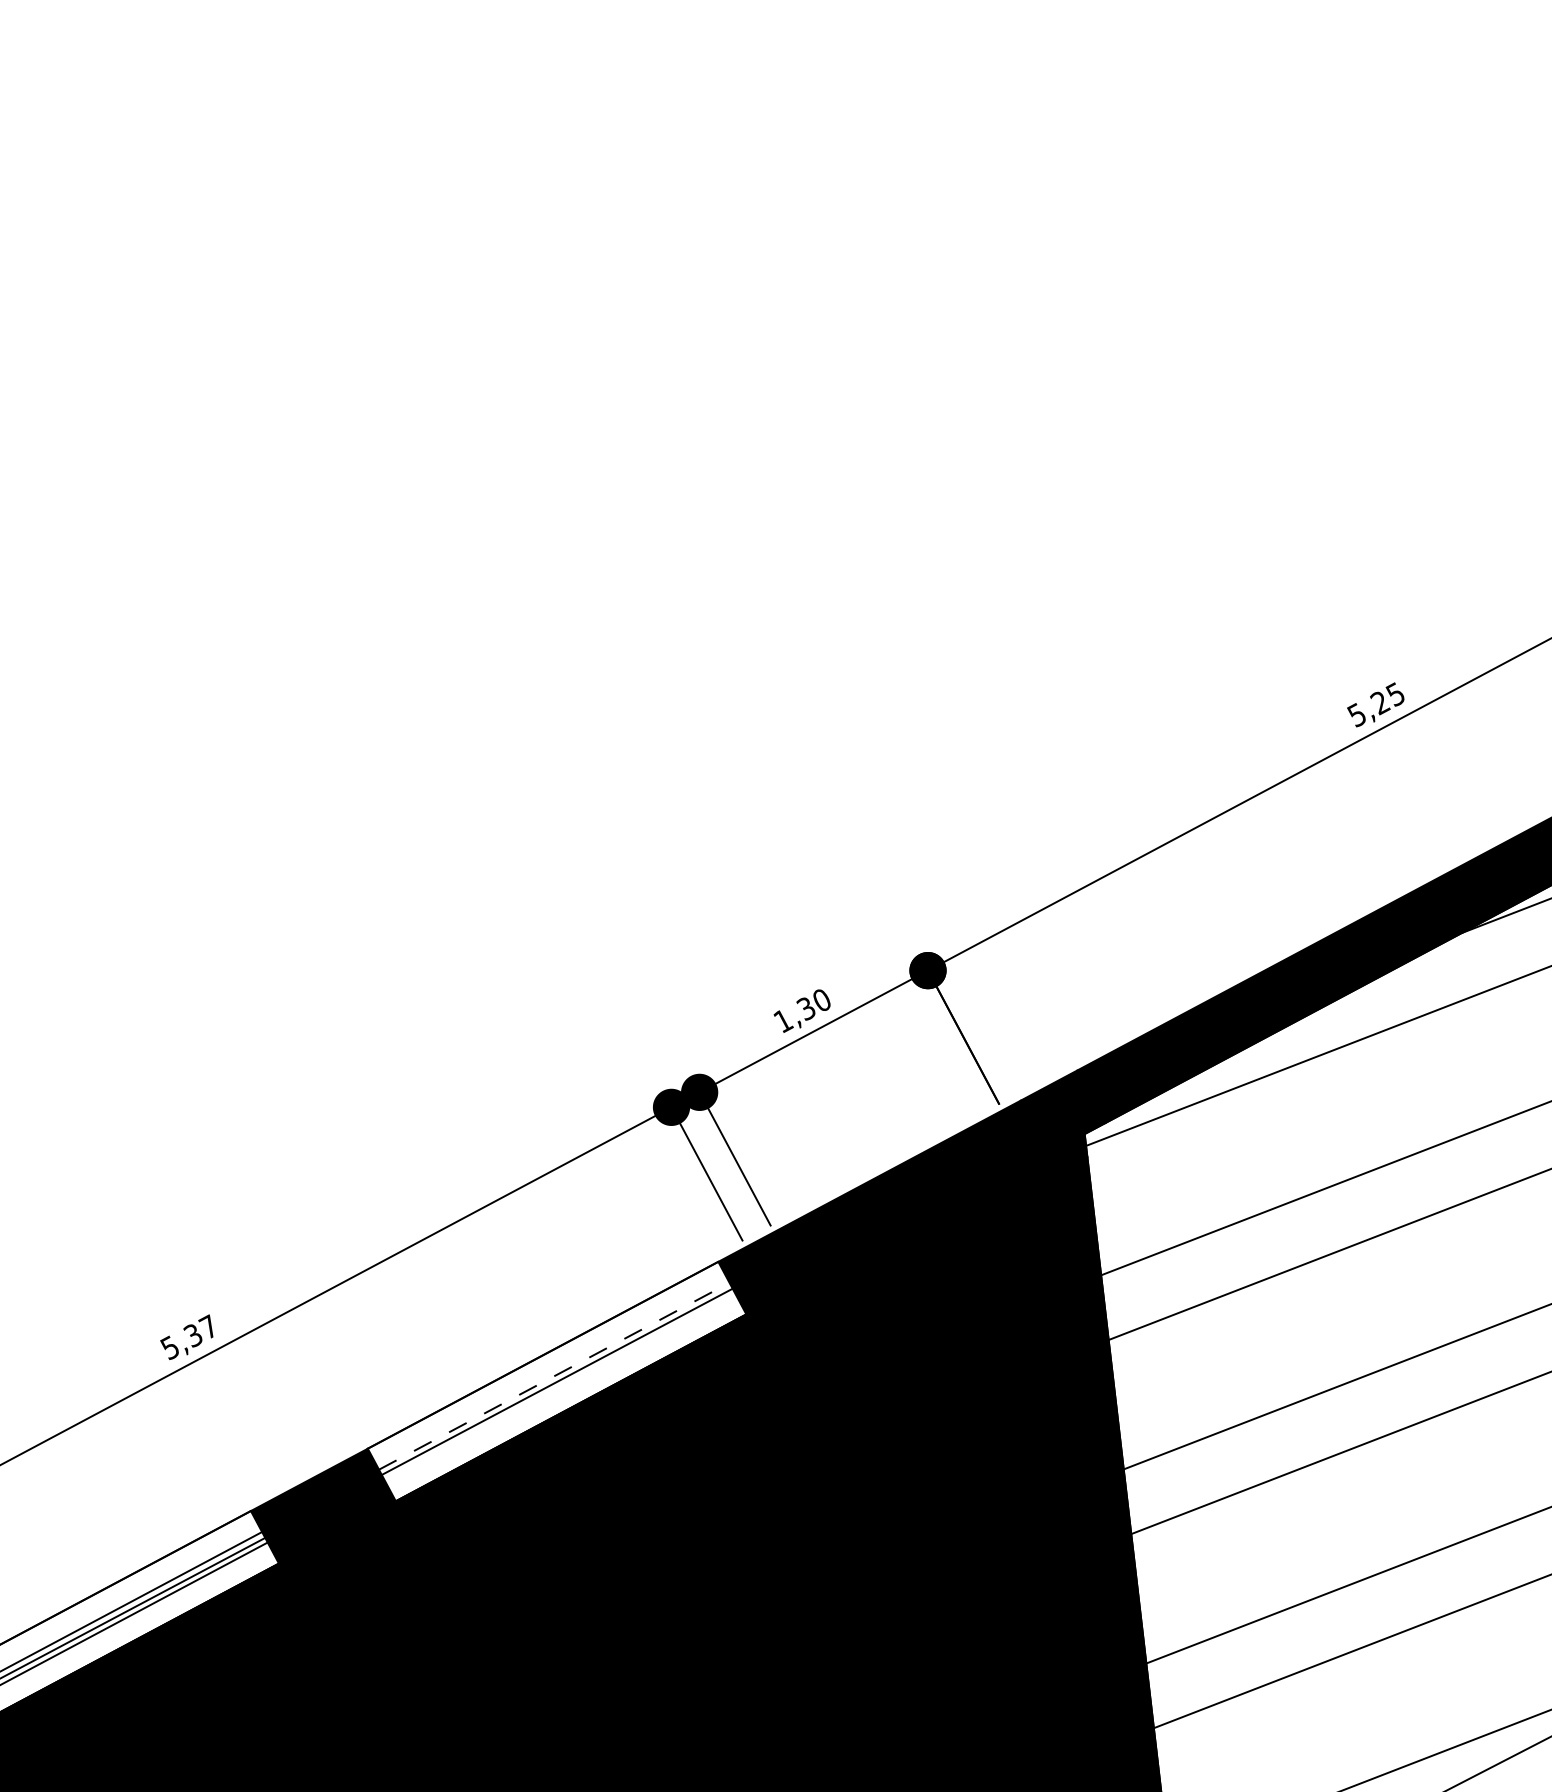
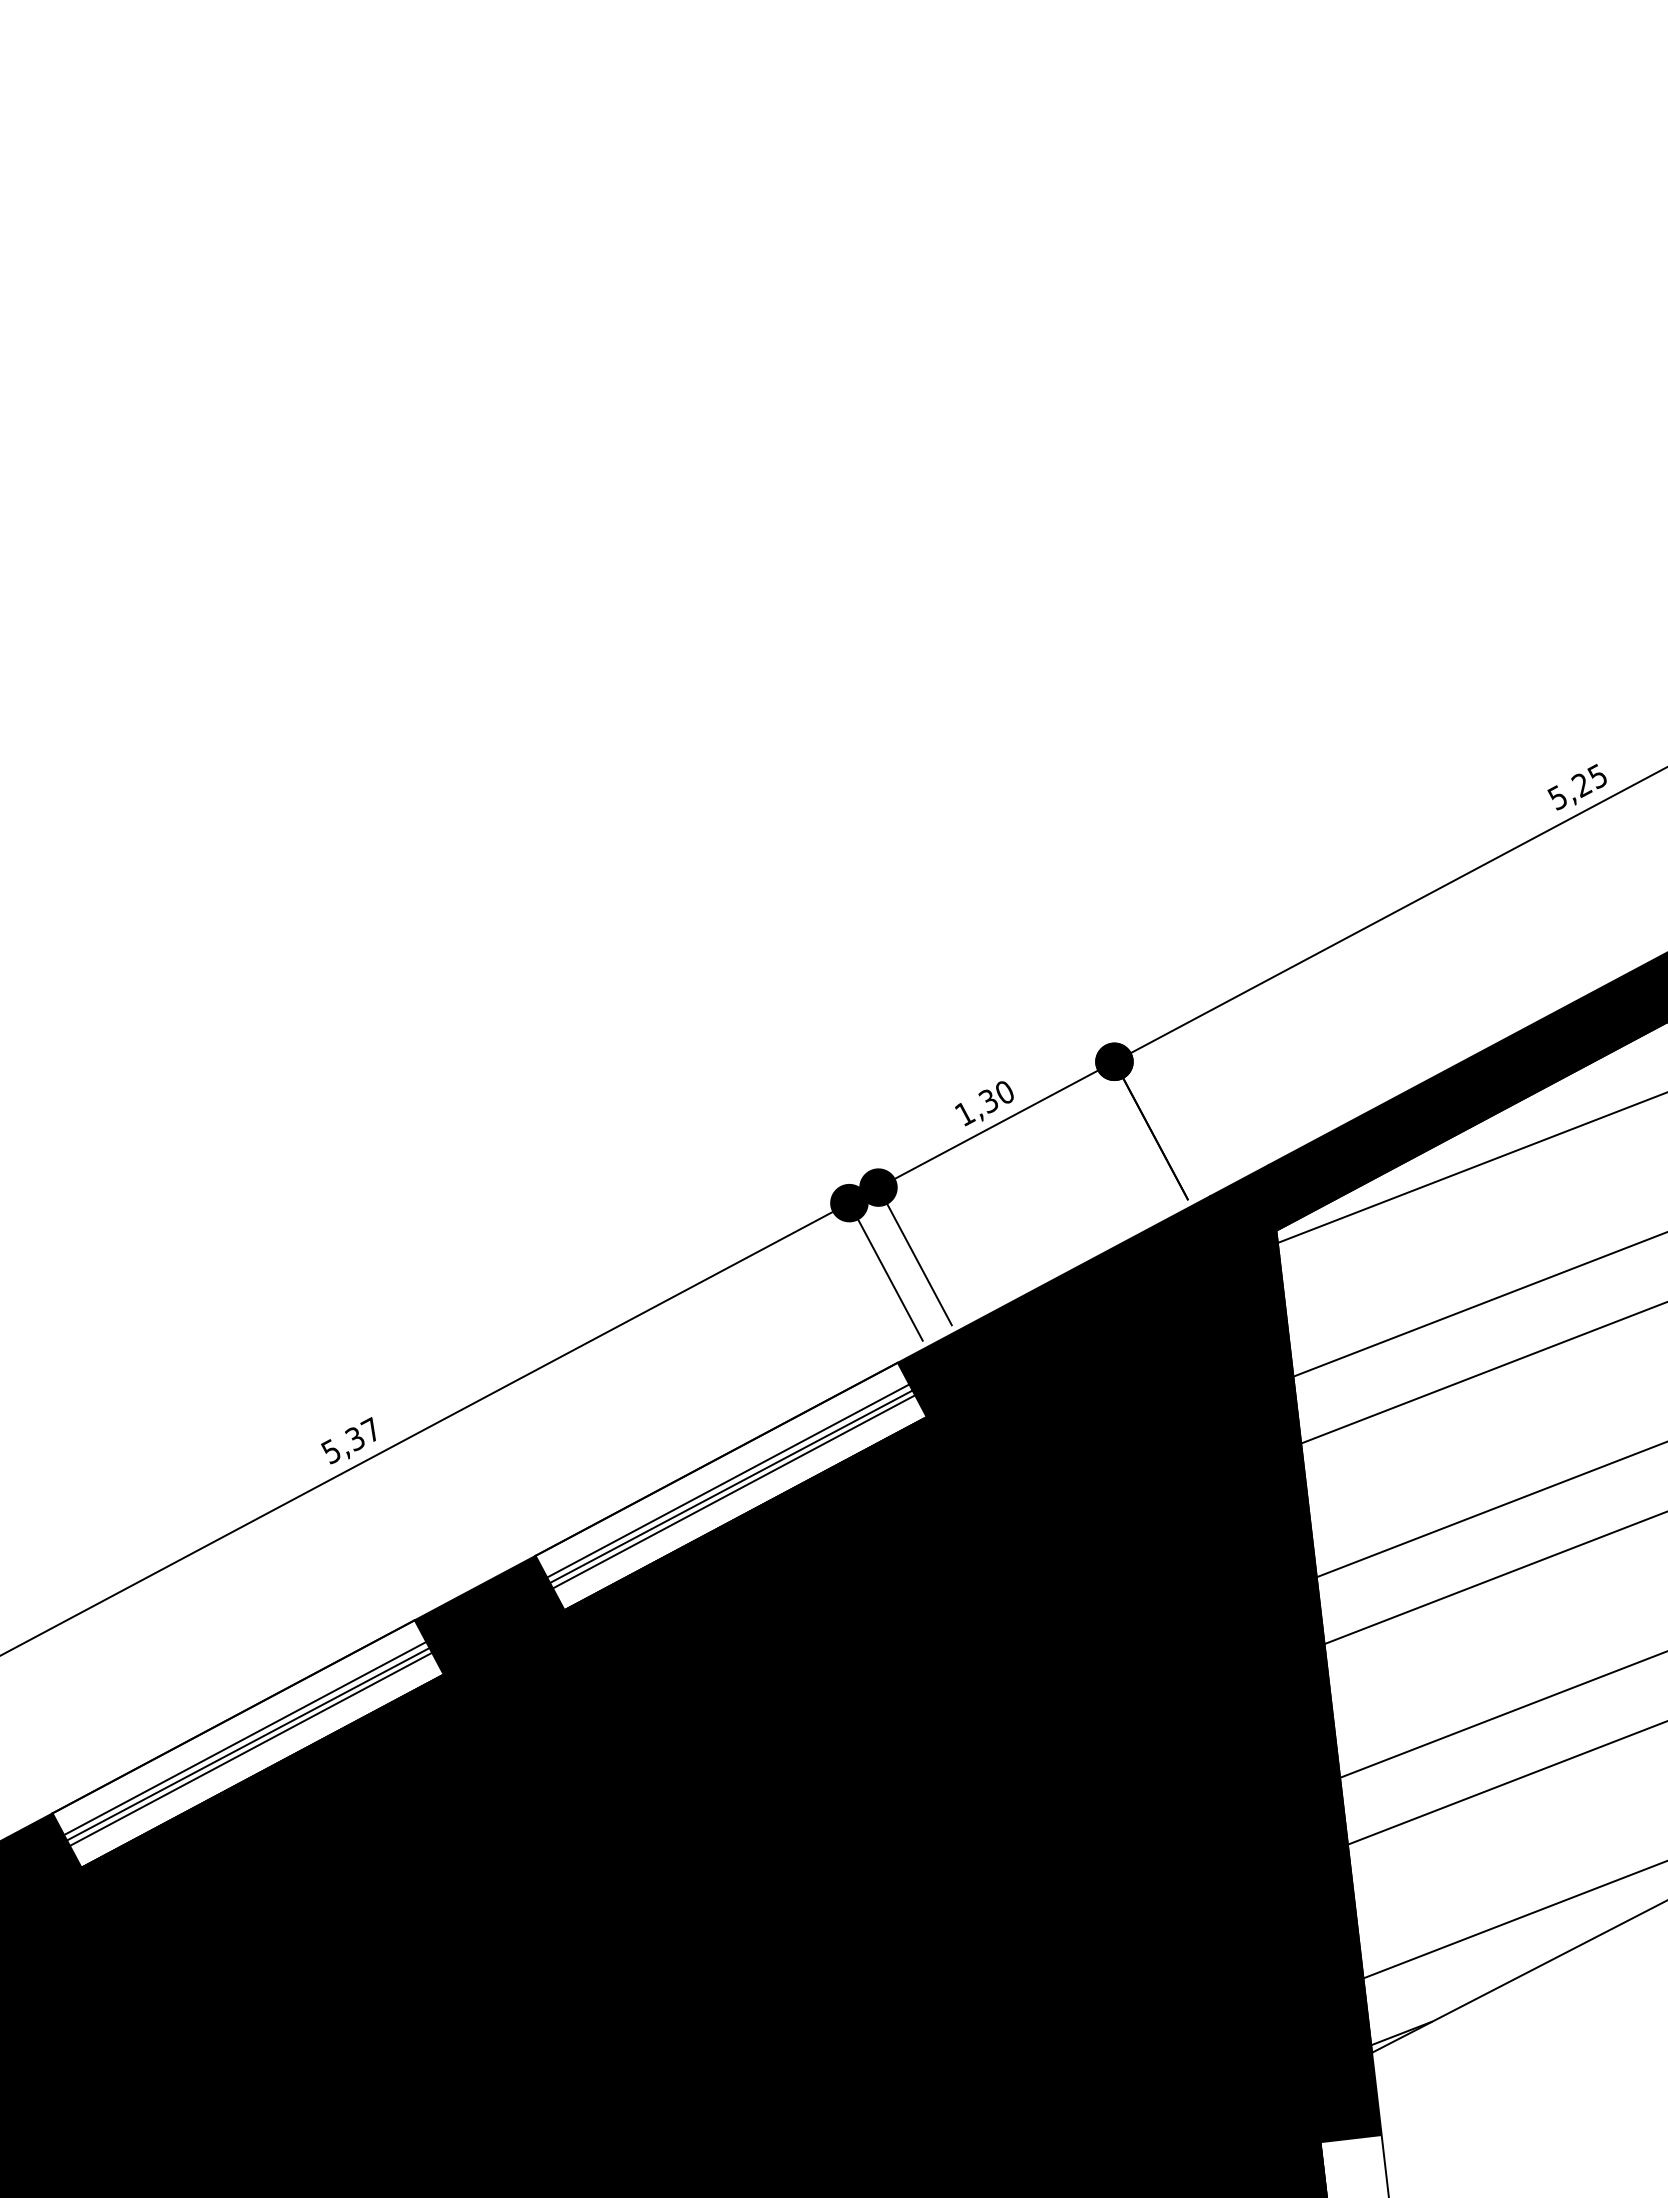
line: (554, 1375) -> (728, 1480), dashed -> solid
line: (559, 1386) -> (733, 1491), added

